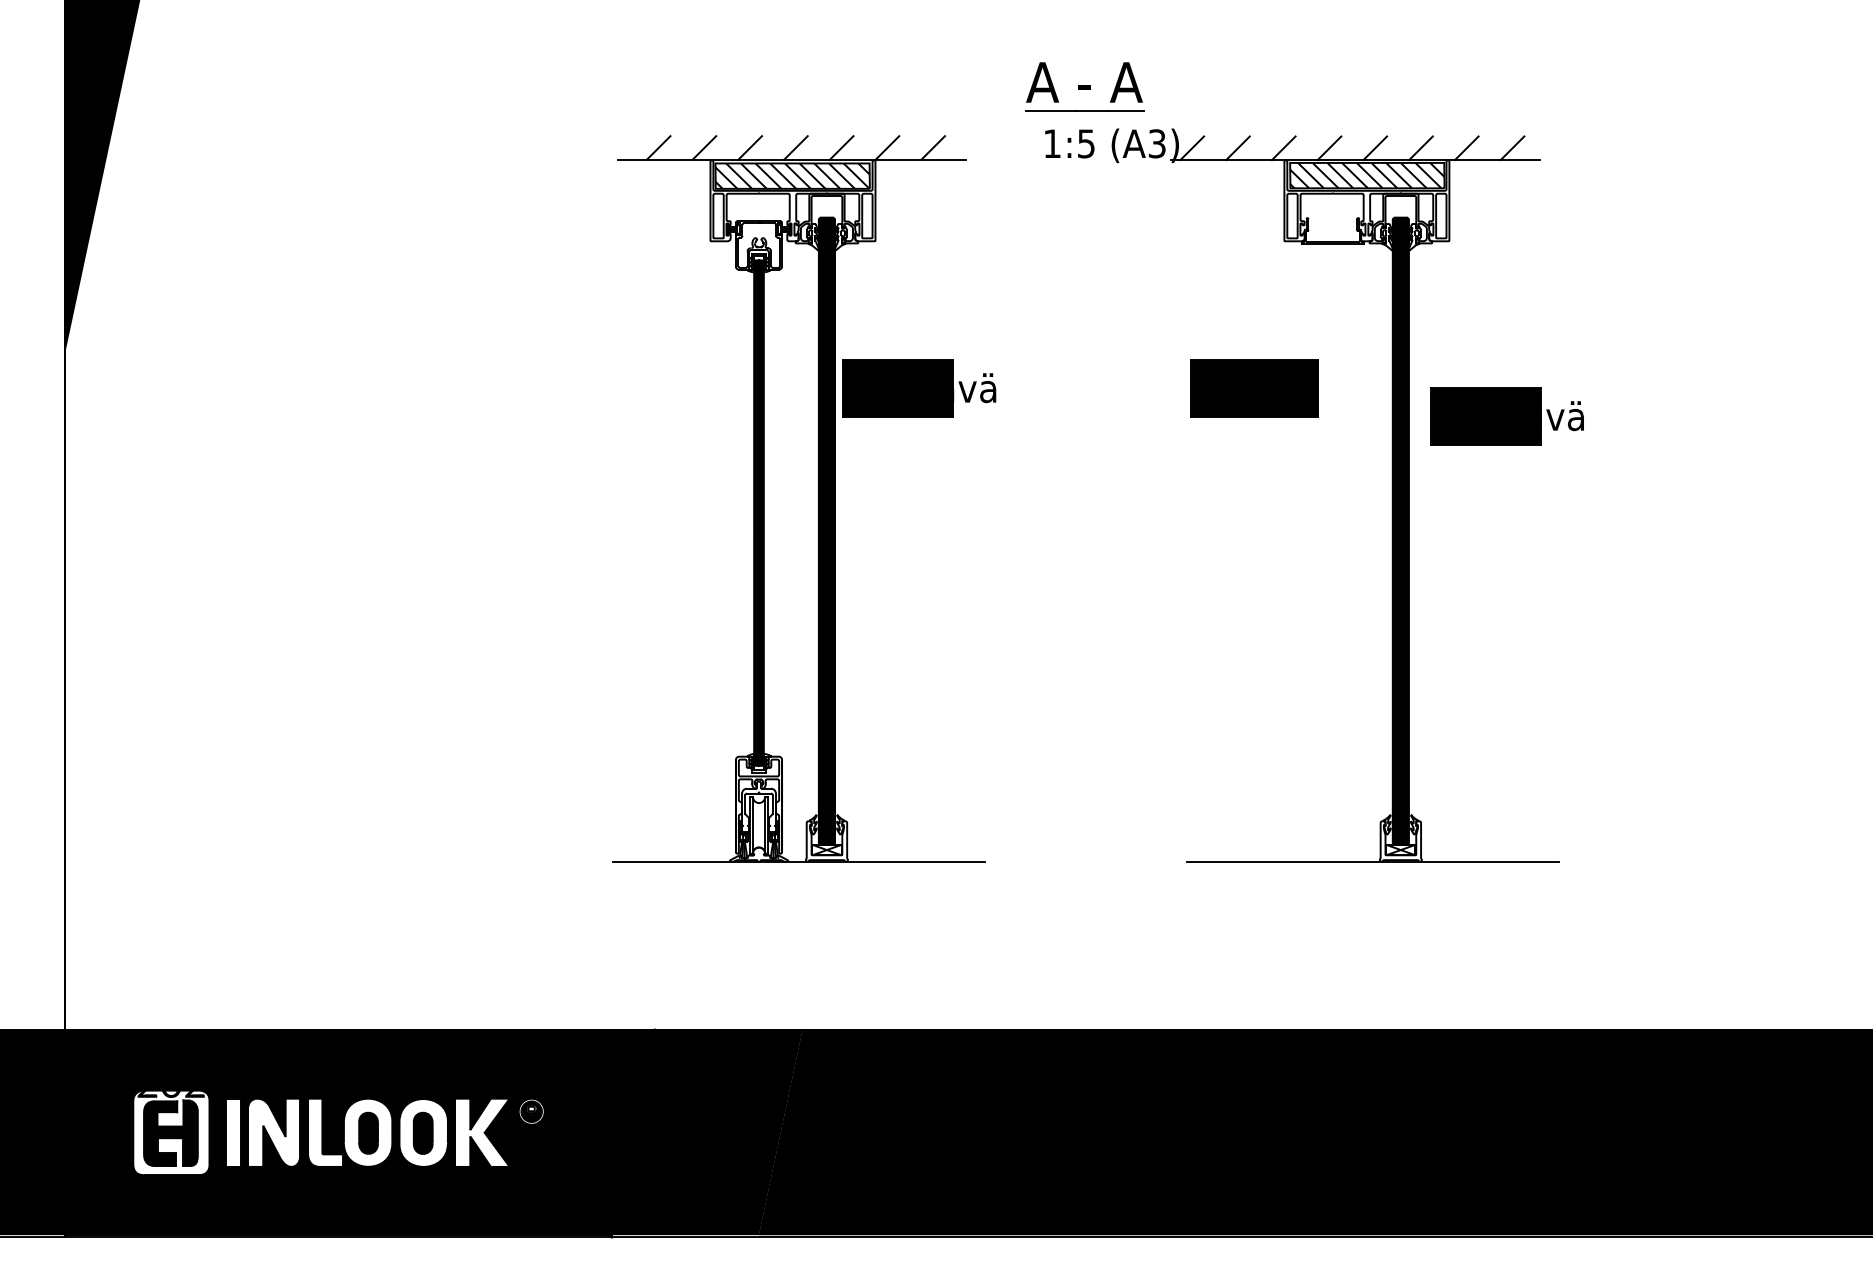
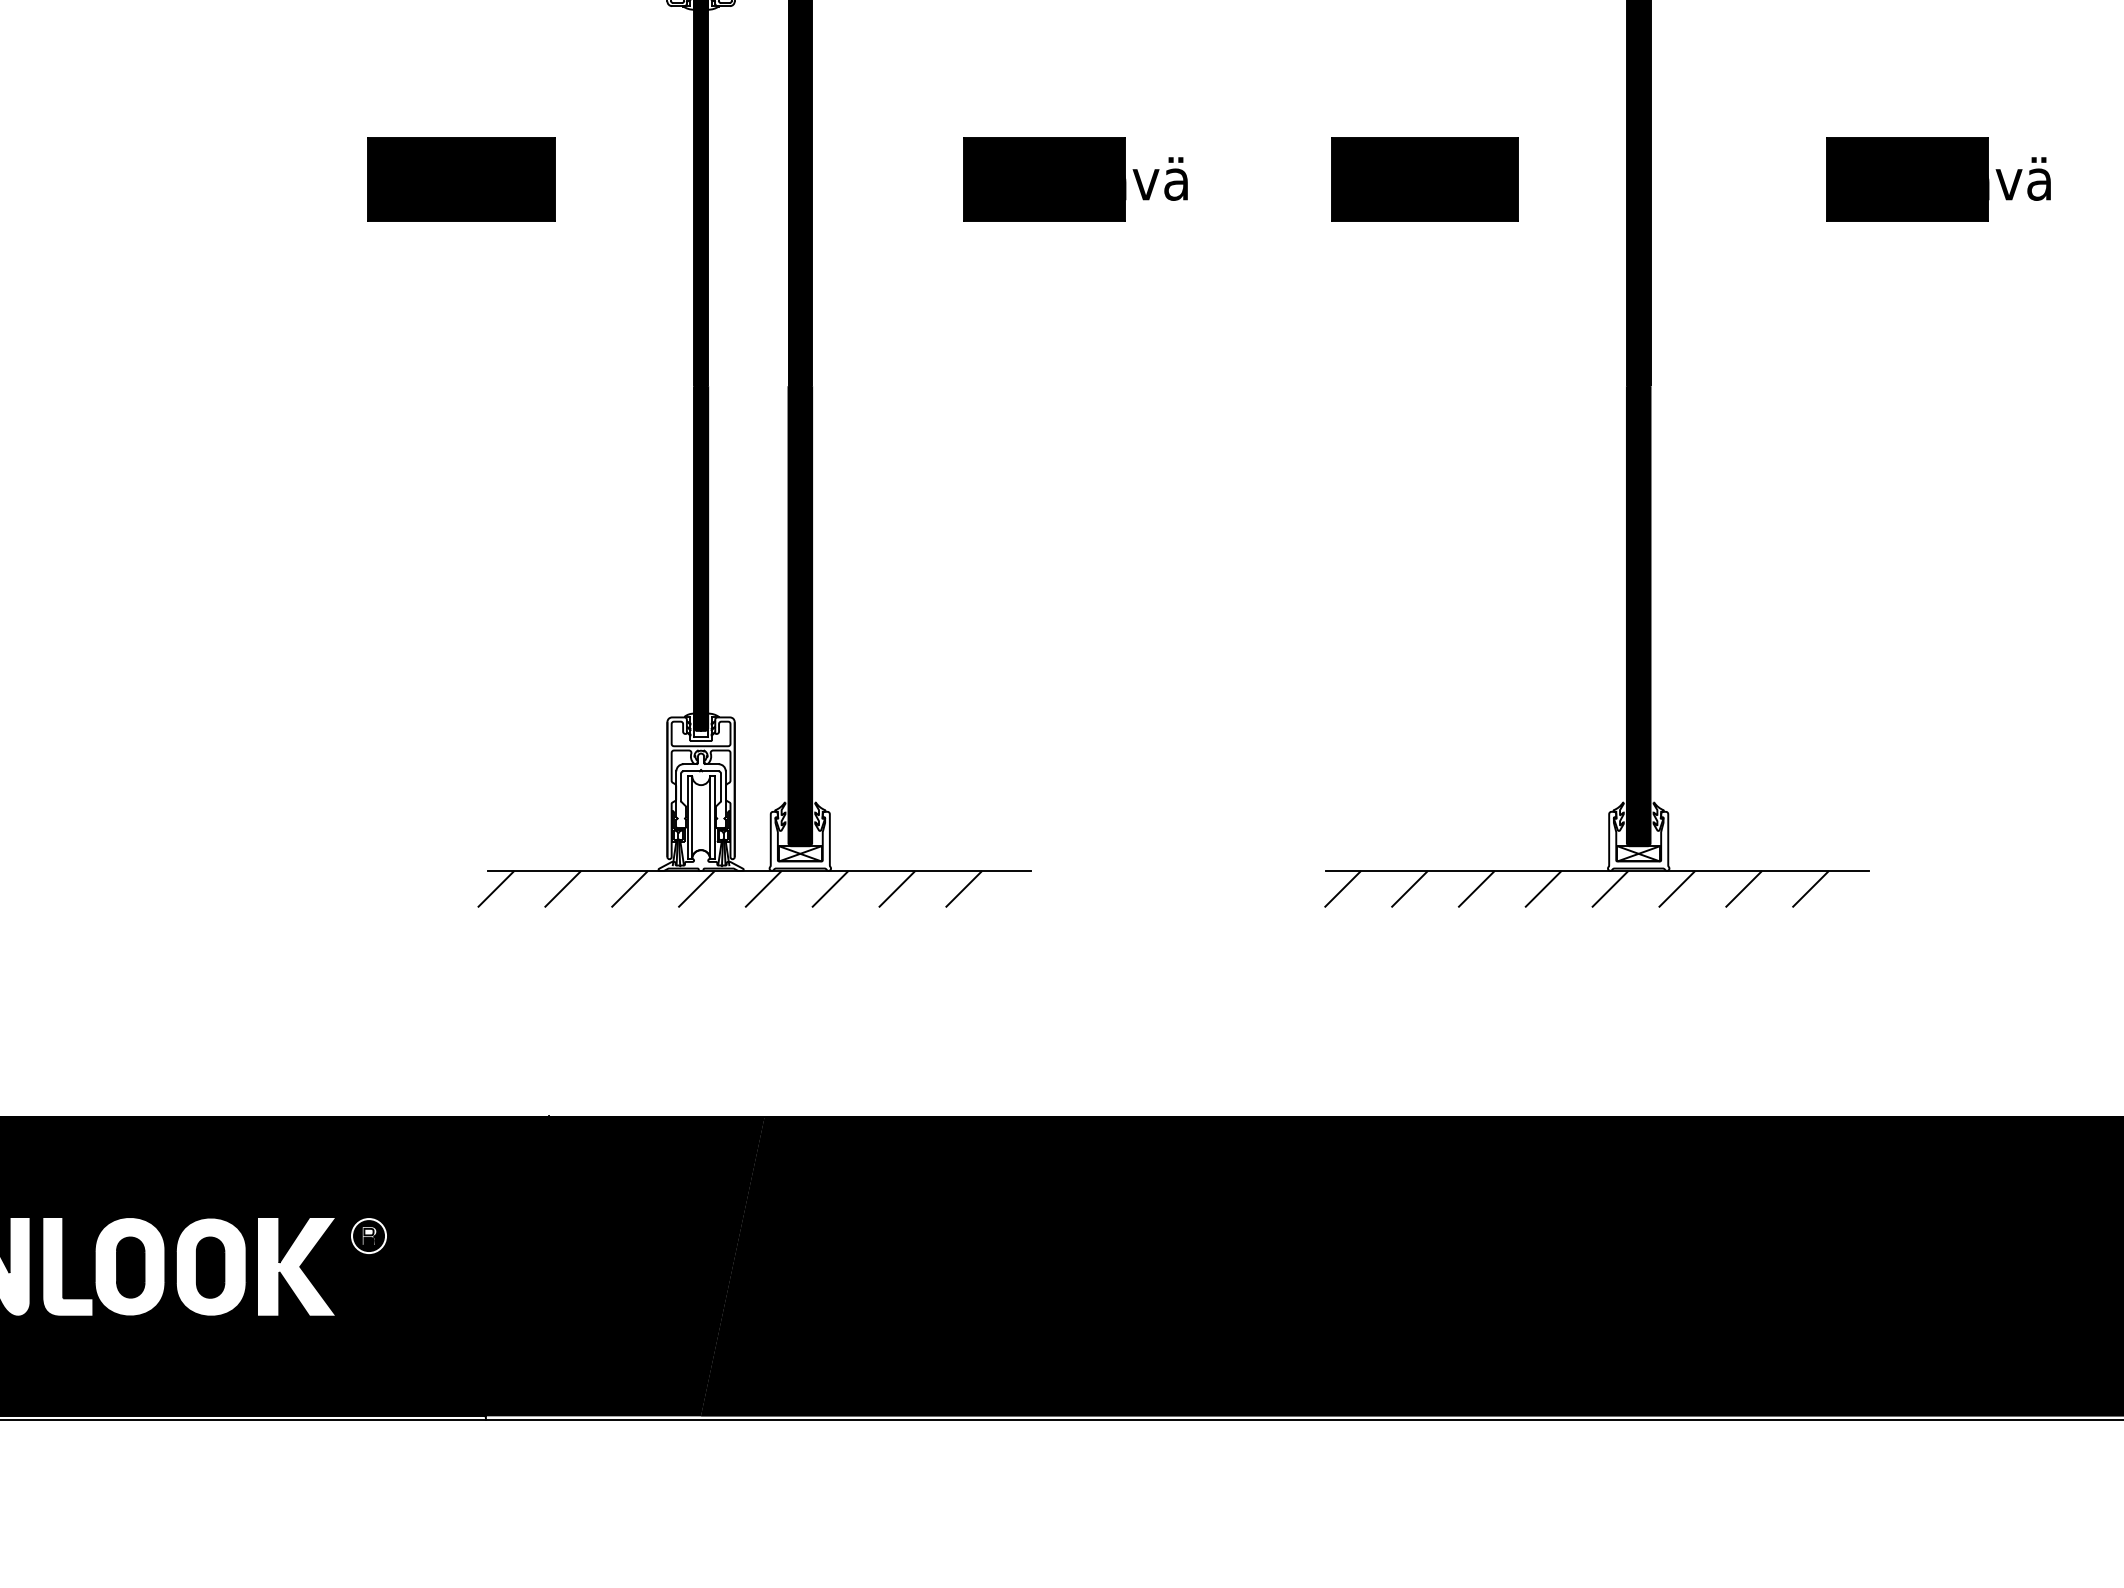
part: (594, 388) -> (460, 179), added
part: (919, 388) -> (1075, 179), moved
part: (1506, 416) -> (1937, 179), moved
hatch: (778, 873) -> (729, 888), added
hatch: (1358, 873) -> (1576, 888), added

